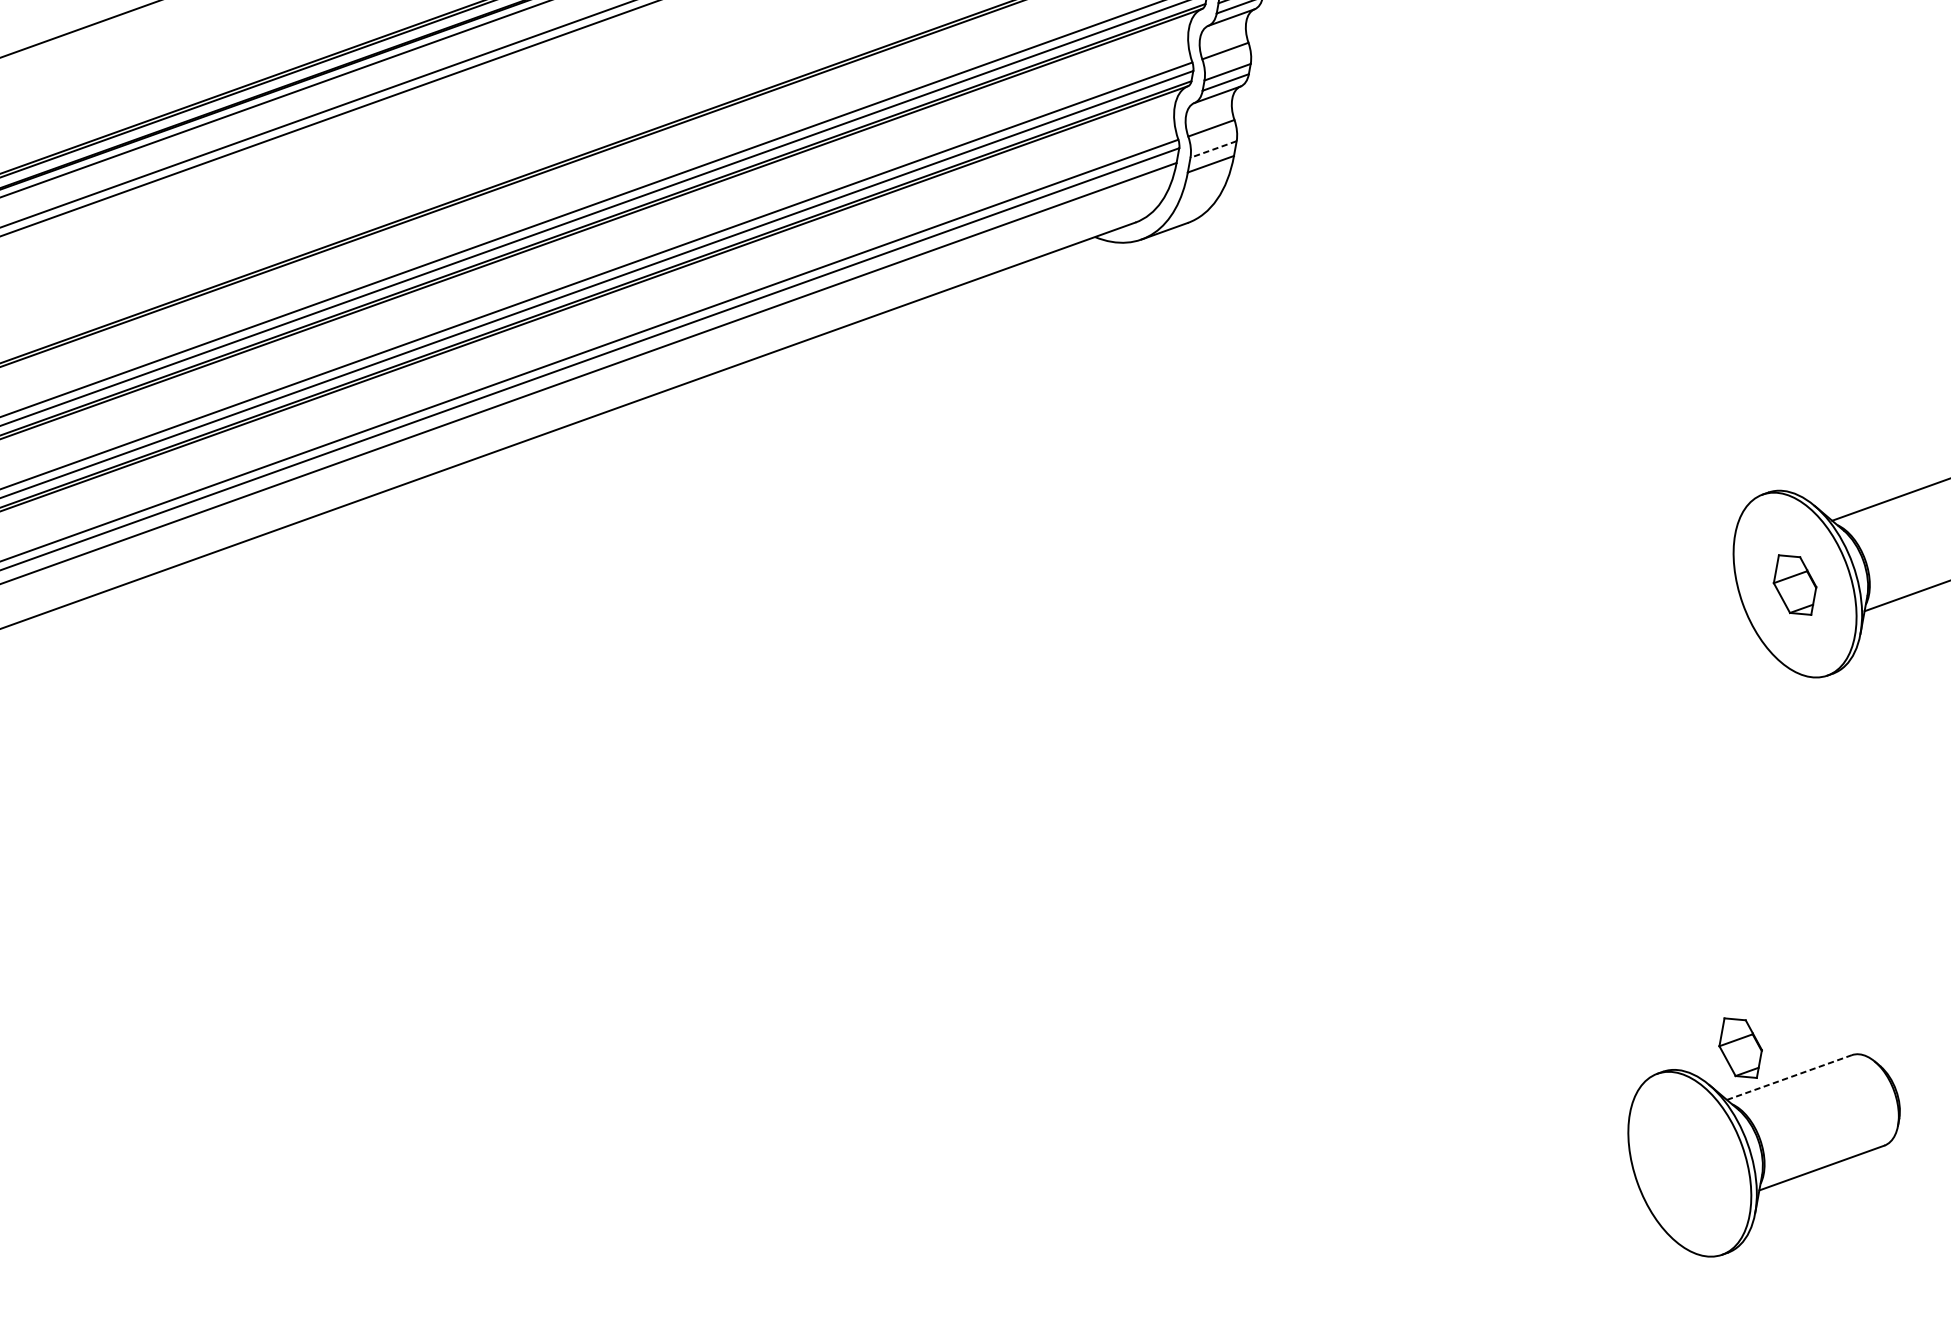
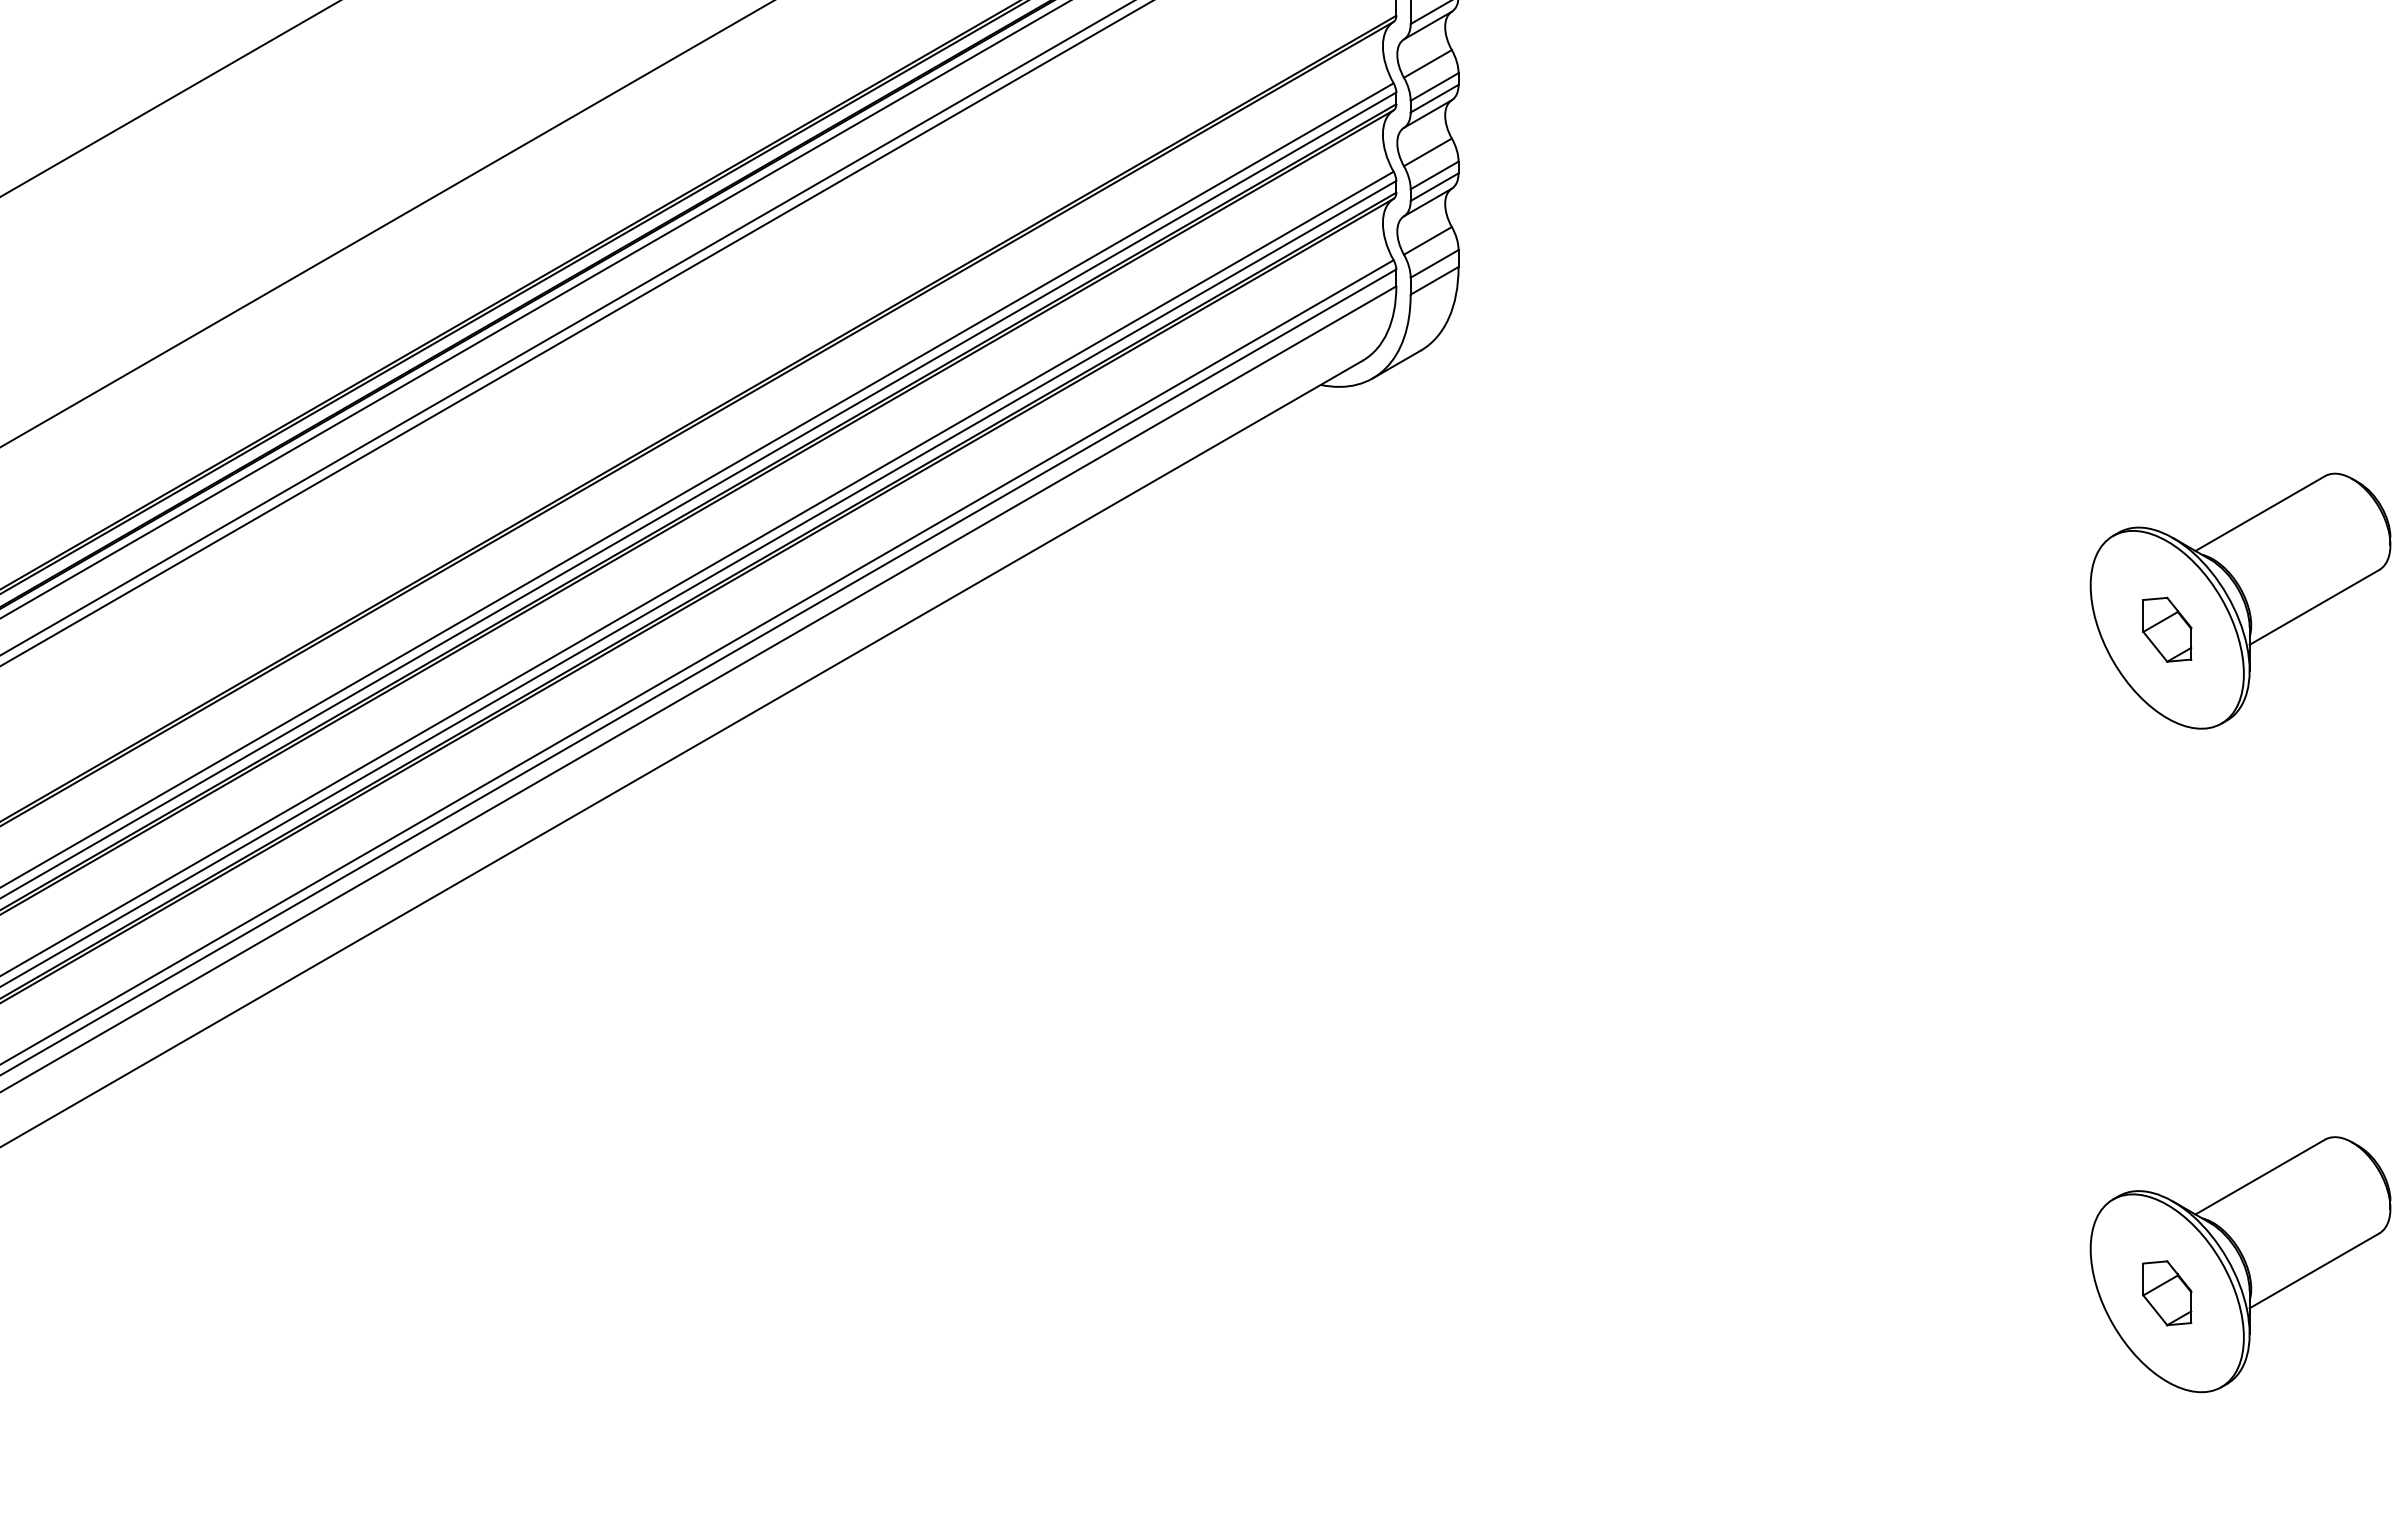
line: (1213, 149) -> (1434, 263), dashed -> solid
part: (1740, 1048) -> (2167, 1293), moved
line: (1789, 1077) -> (2260, 1177), dashed -> solid

